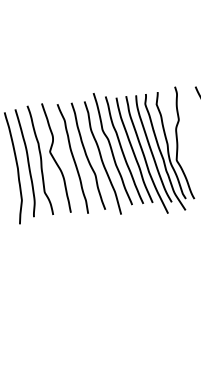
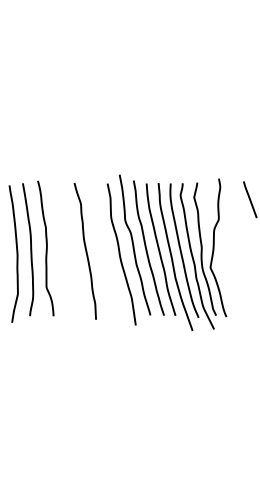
curve: (87, 156) -> (103, 250), removed
curve: (54, 158) -> (63, 248), removed

